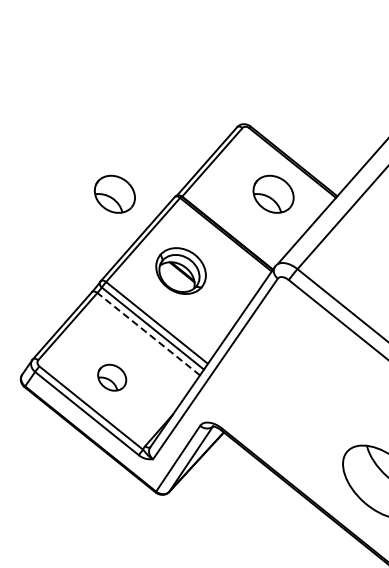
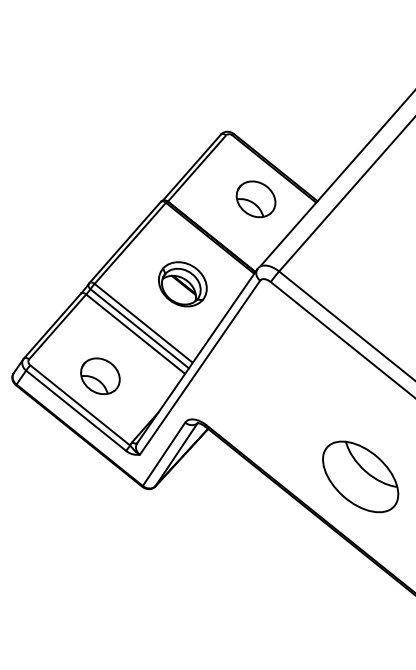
part: (114, 194) -> (102, 199), removed
part: (180, 271) -> (182, 284), moved
line: (148, 333) -> (135, 333), dashed -> solid
part: (112, 377) -> (100, 375), size x1.43

